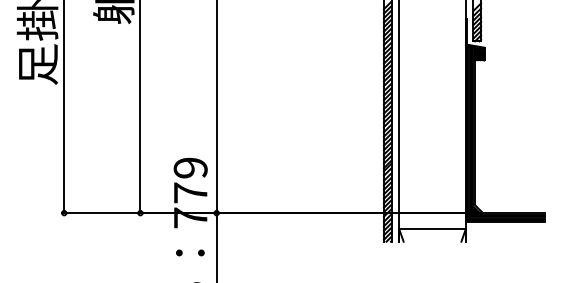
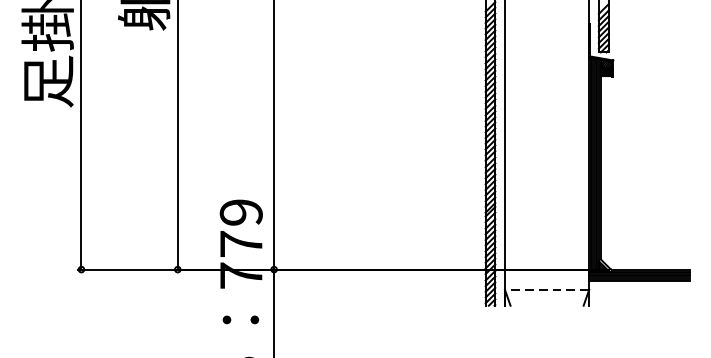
line: (432, 229) -> (547, 290), solid -> dashed

